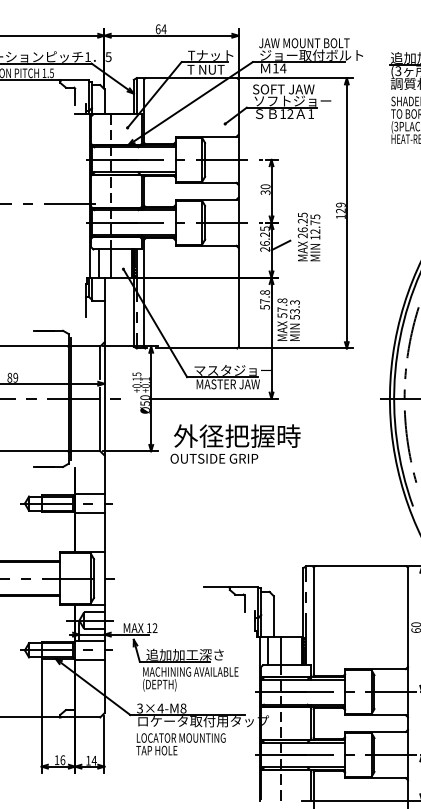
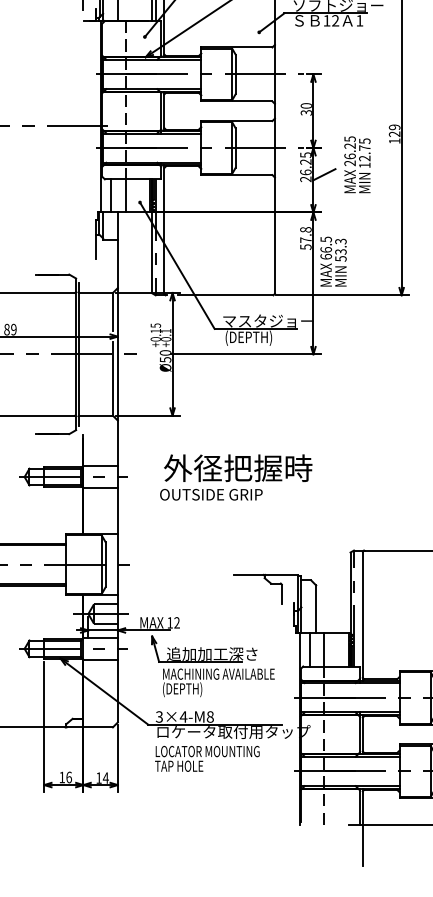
text: (282, 307) -> (326, 247), 57.8 -> 66.5
text: (227, 384) -> (261, 337), MASTER JAW -> (DEPTH)
text: (235, 443) -> (236, 476), moved

